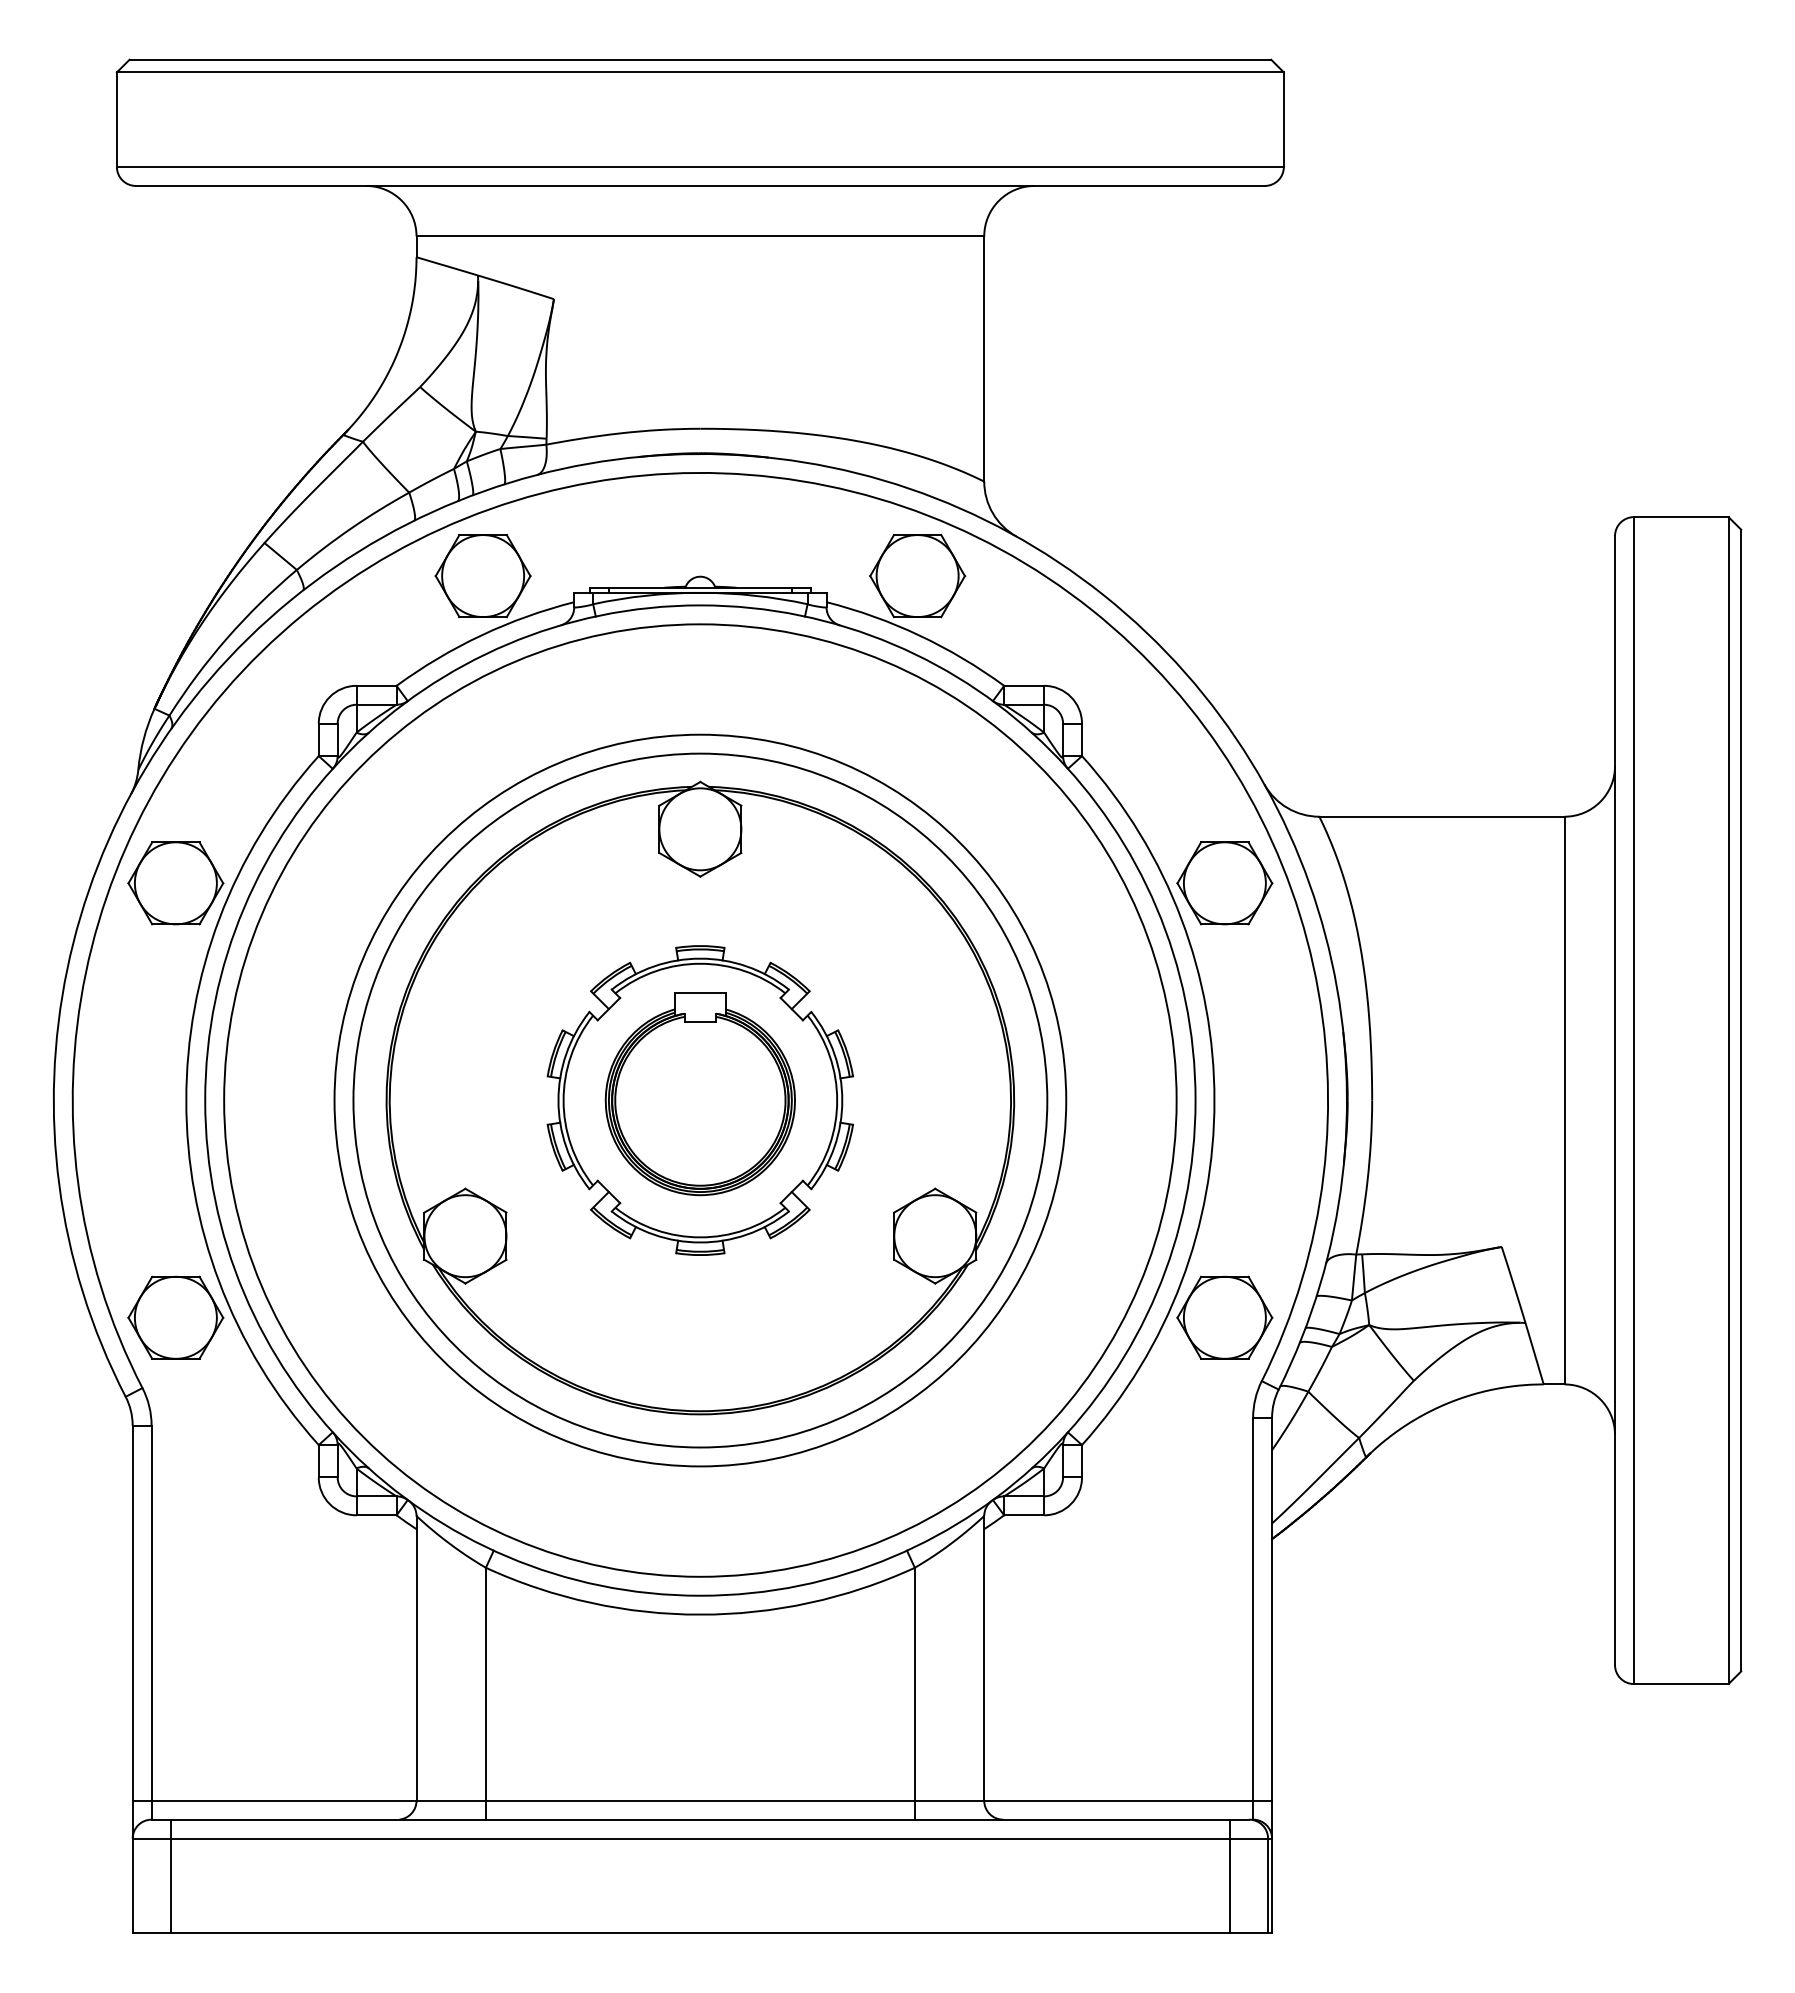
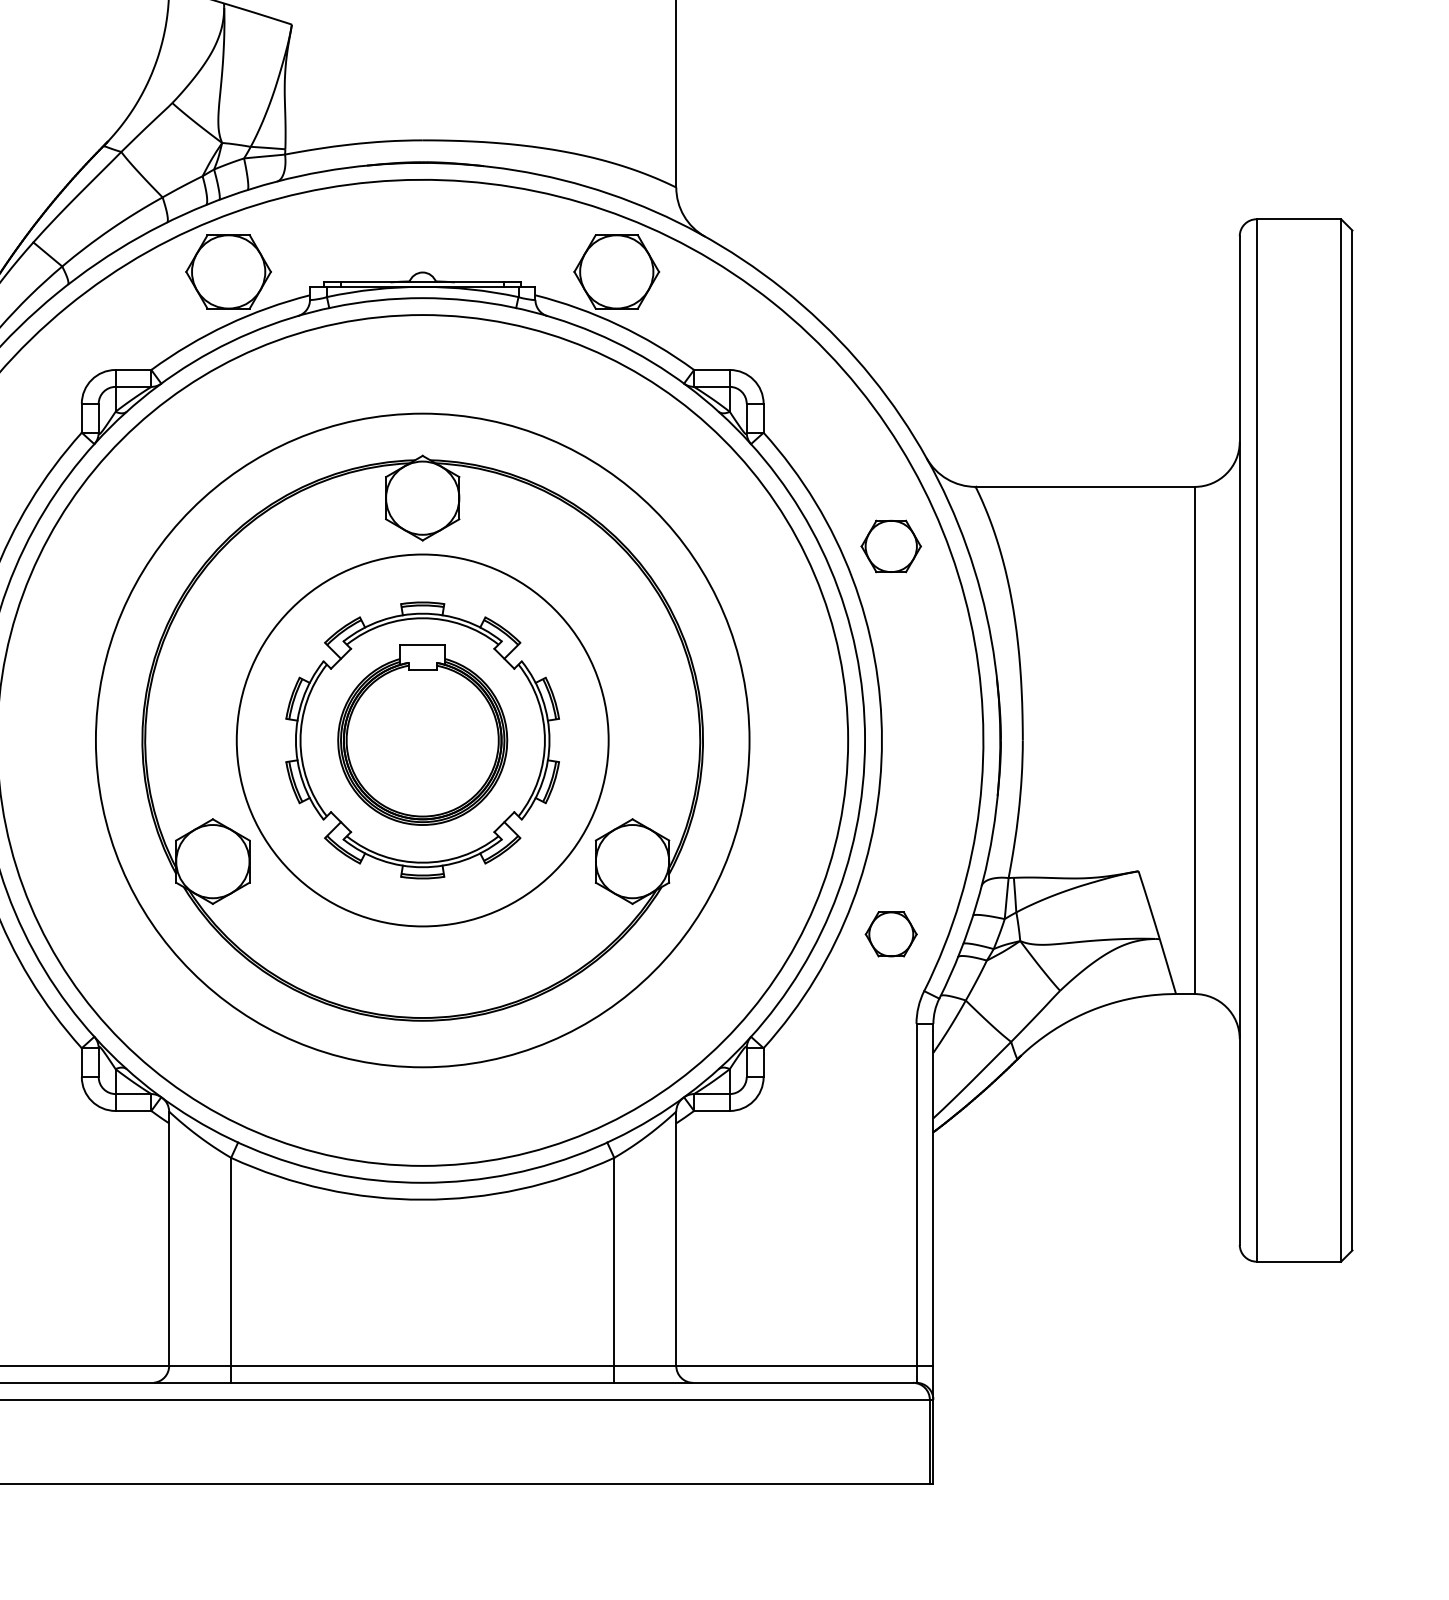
part: (1224, 883) -> (890, 546), size x0.7
circle: (700, 1100) -> (422, 740), size x0.6
part: (1224, 1317) -> (890, 934), size x0.6
line: (1230, 1876) -> (896, 1433), removed

